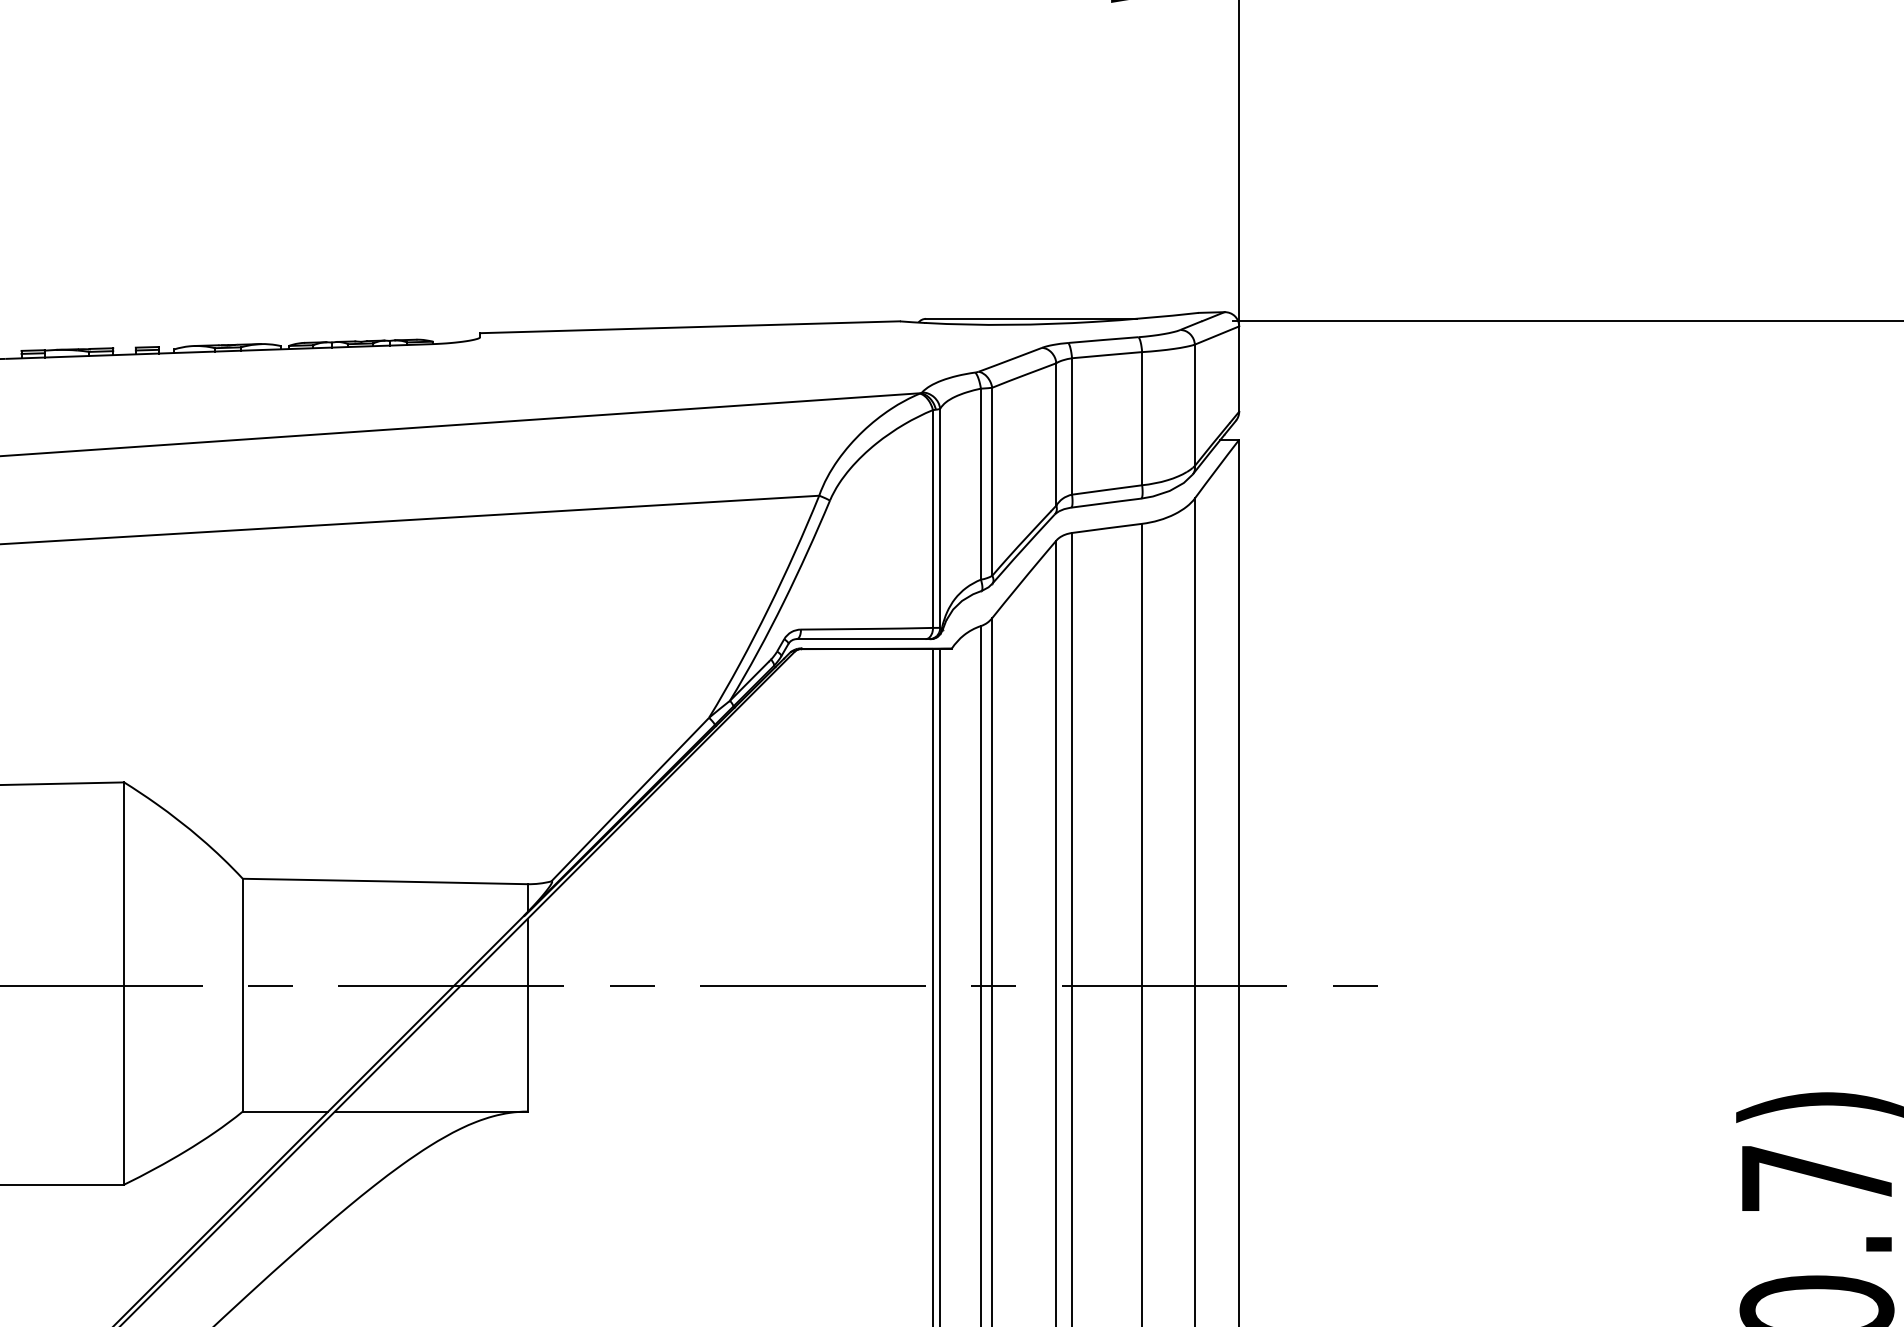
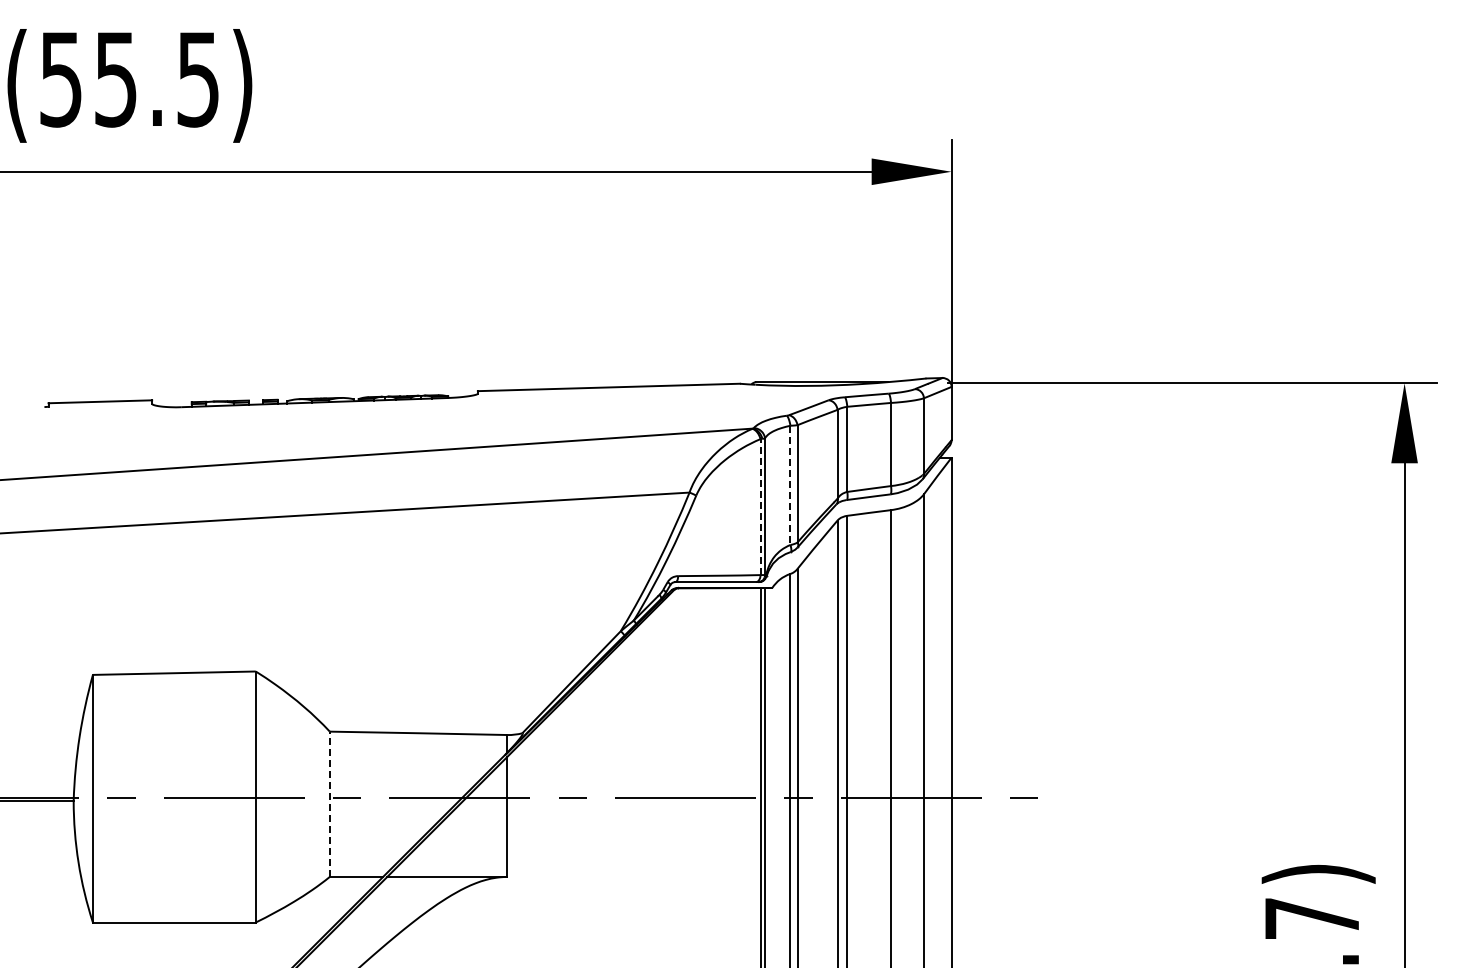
line: (981, 484) -> (790, 485), solid -> dashed
line: (932, 519) -> (760, 507), solid -> dashed
line: (242, 995) -> (329, 804), solid -> dashed

